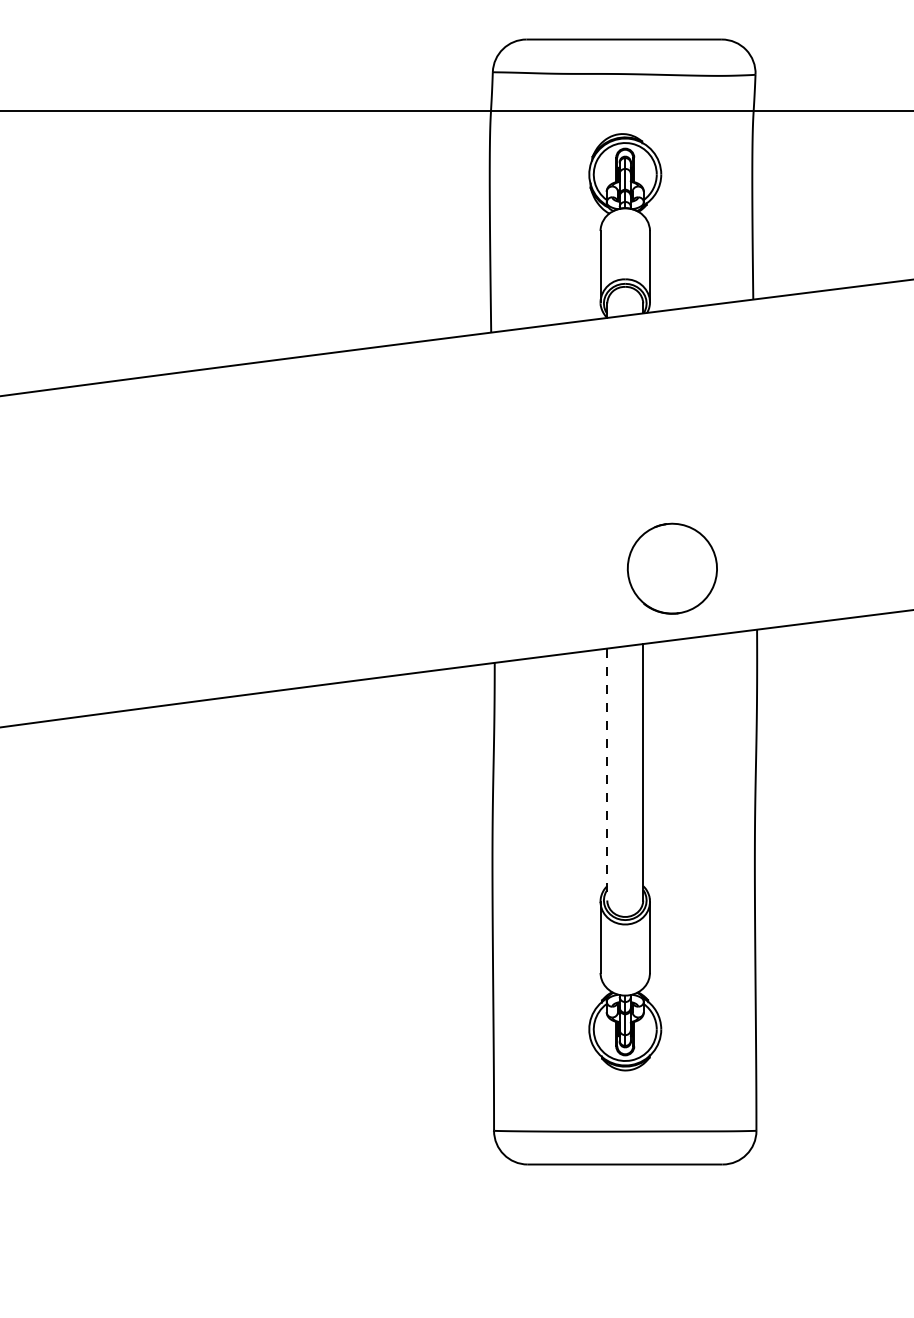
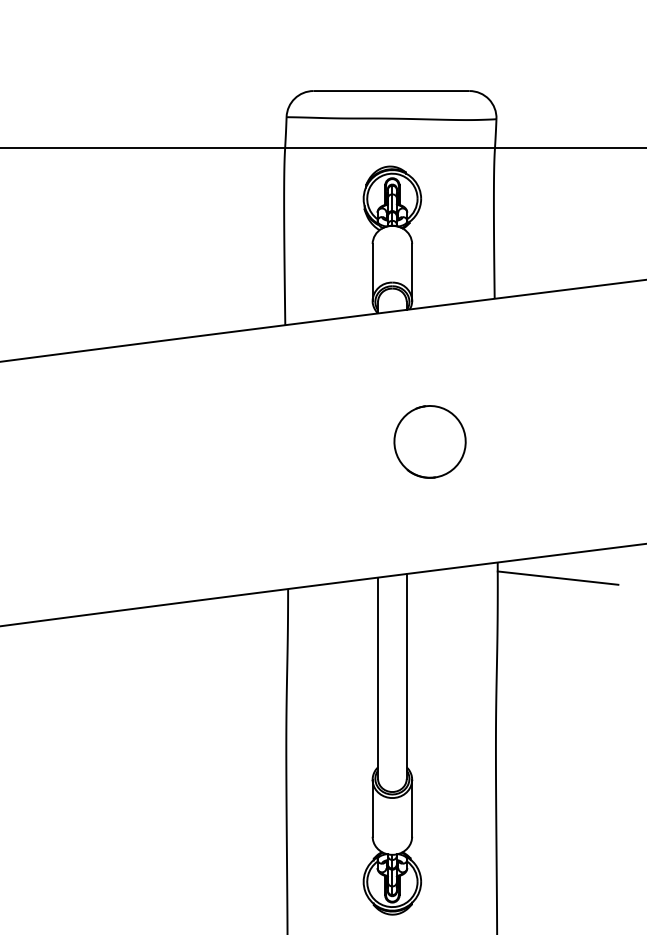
part: (671, 568) -> (429, 441), moved
line: (832, 648) -> (557, 577), added
line: (607, 774) -> (378, 678), dashed -> solid

